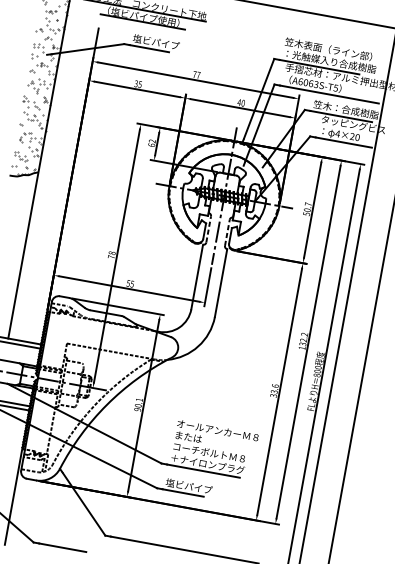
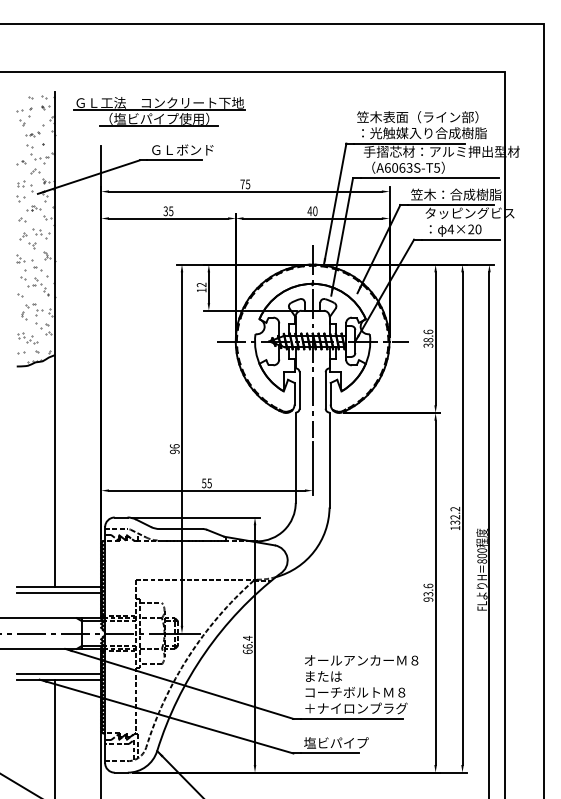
text: (156, 41) -> (182, 149), 塩ビパイプ -> ＧＬボンド
text: (198, 75) -> (248, 184), 77 -> 75
text: (151, 145) -> (201, 290), 62 -> 12
text: (307, 209) -> (428, 338), 50.7 -> 38.6
line: (208, 229) -> (299, 390), dashed -> solid
line: (227, 232) -> (325, 390), dashed -> solid
text: (111, 254) -> (174, 448), 78 -> 96
text: (273, 395) -> (428, 599), 33.6 -> 93.6
text: (138, 404) -> (247, 644), 90.1 -> 66.4

